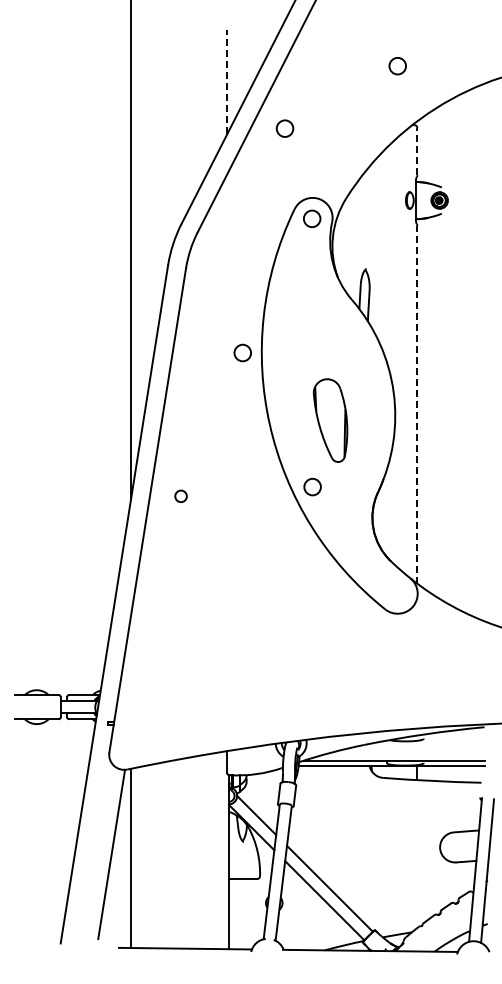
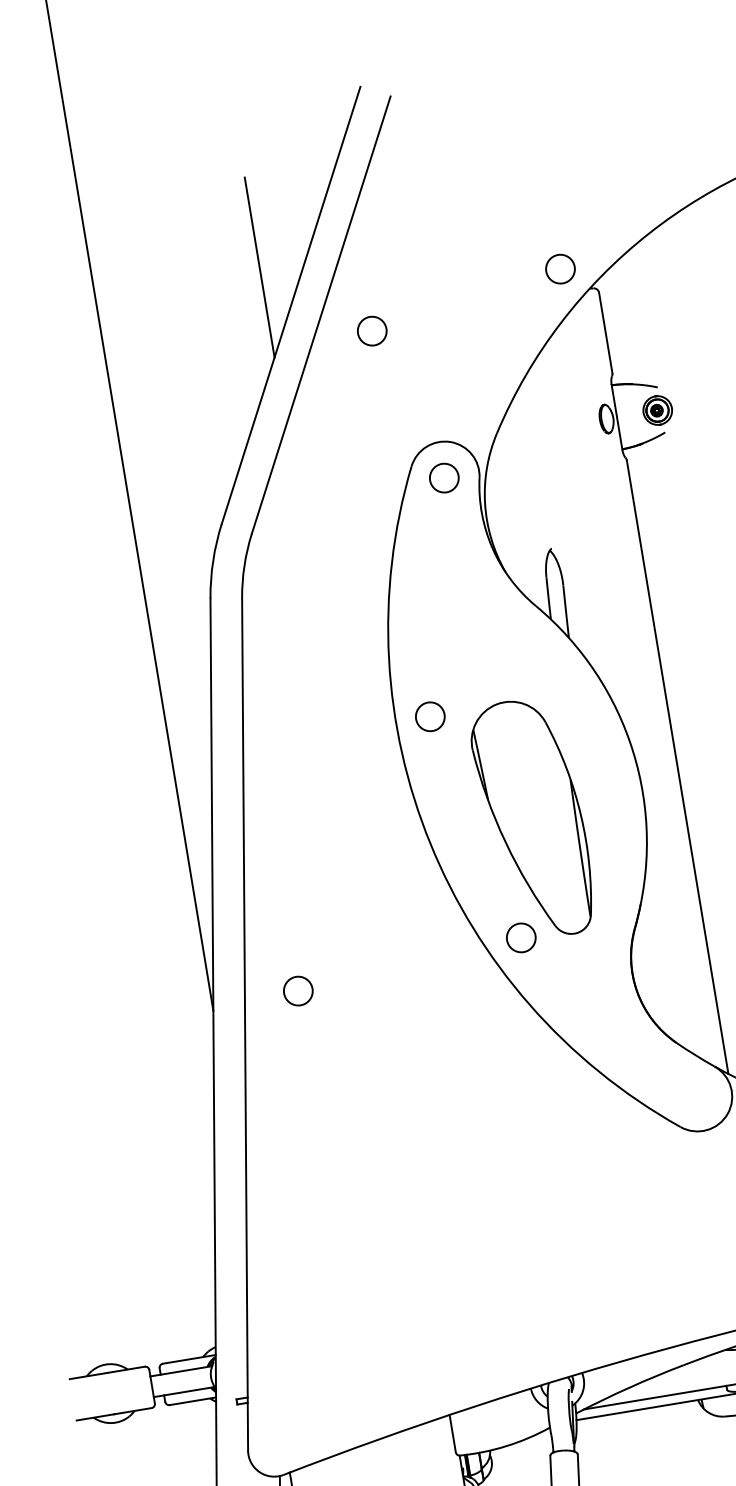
circle: (397, 66) -> (560, 269), moved
line: (227, 81) -> (260, 266), dashed -> solid
line: (417, 151) -> (605, 332), dashed -> solid
circle: (242, 352) -> (429, 715), moved
line: (417, 404) -> (677, 766), dashed -> solid
part: (330, 420) -> (533, 818), size x1.67
circle: (180, 496) -> (297, 991), size x1.43

